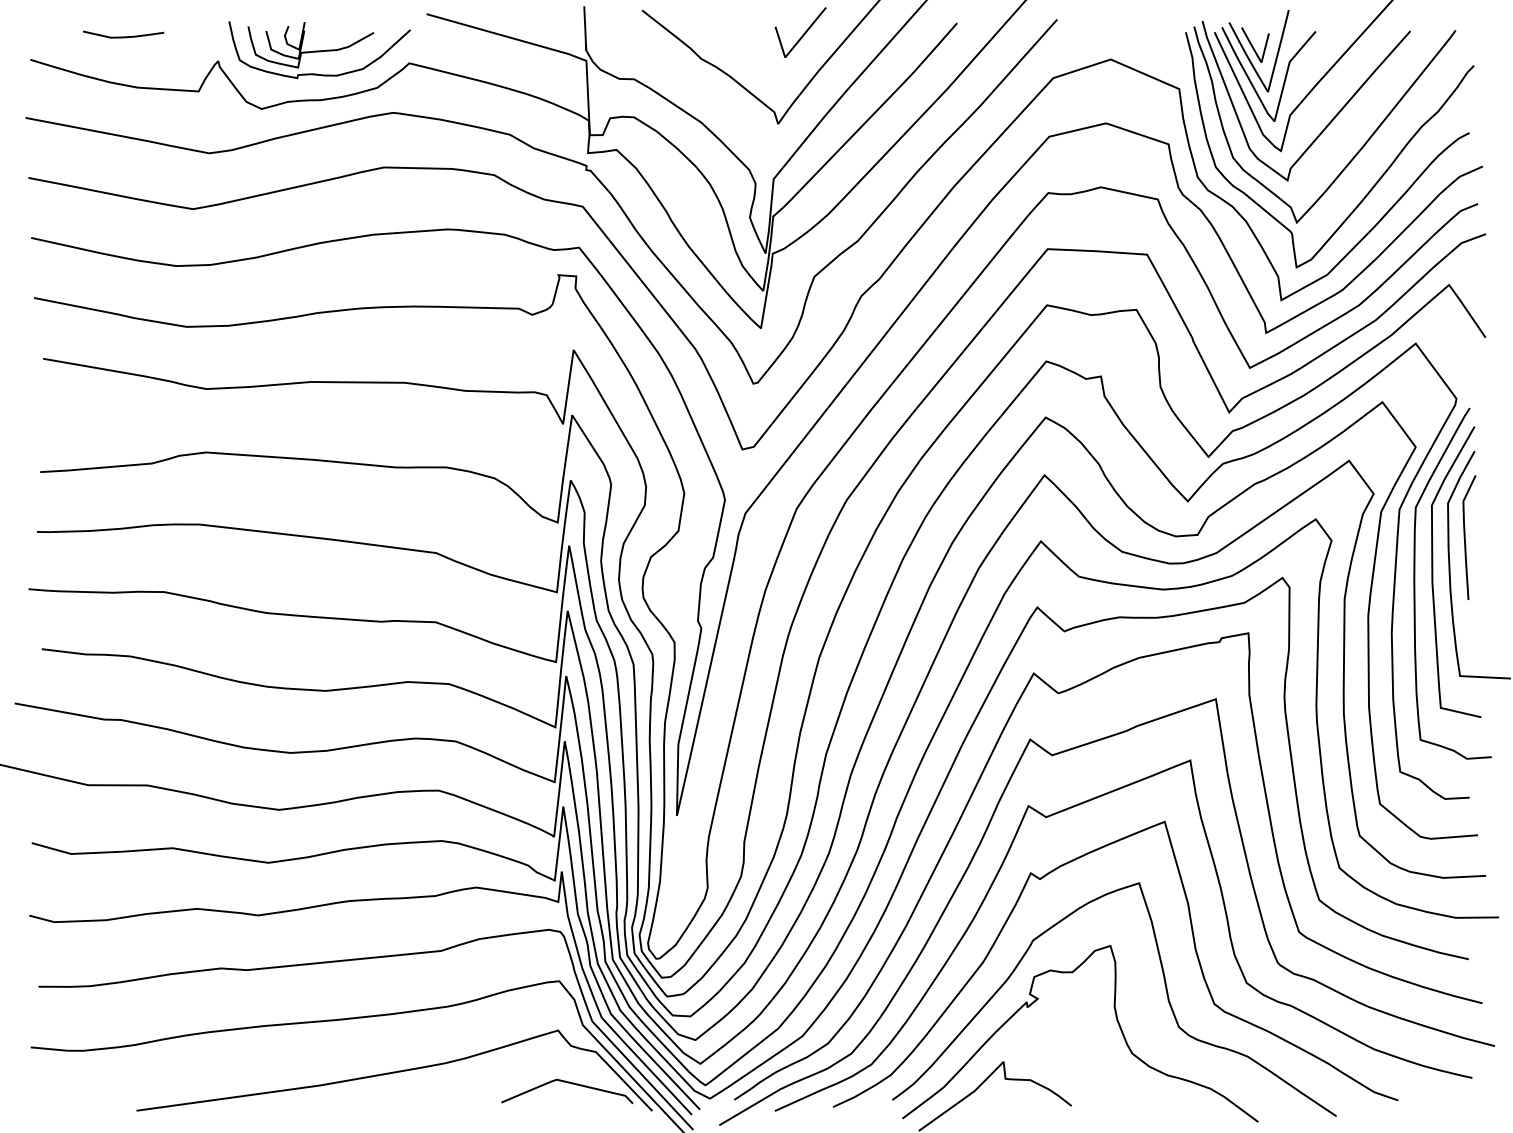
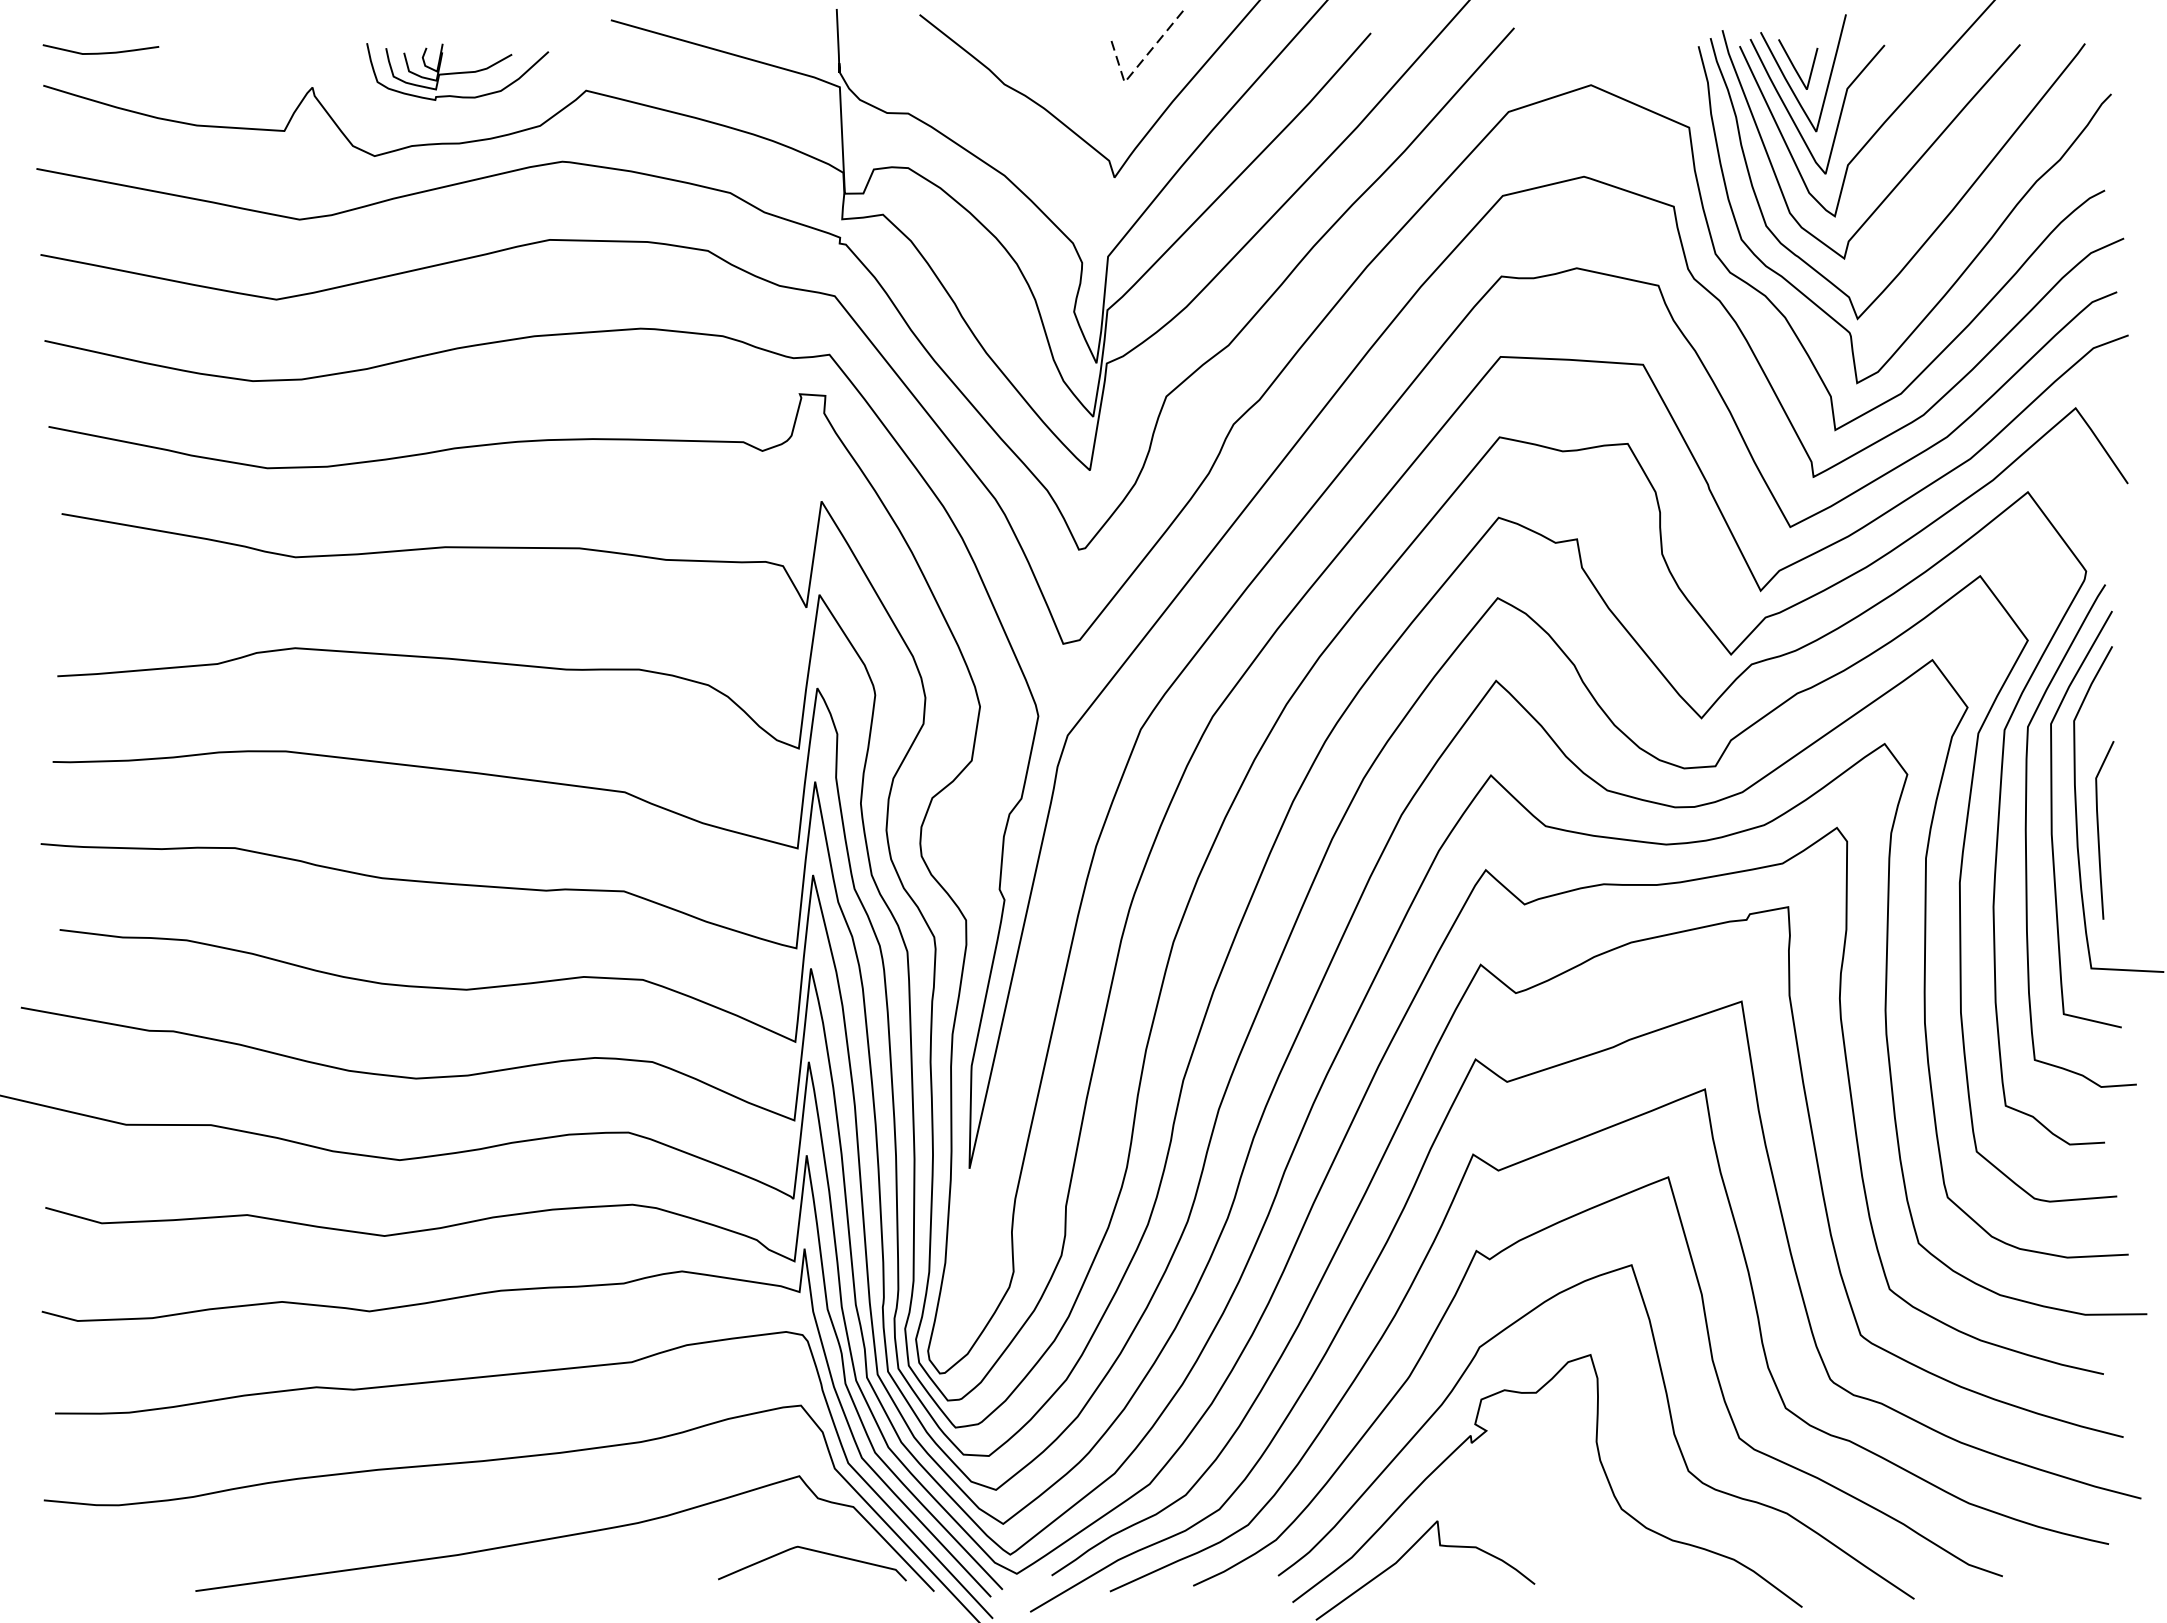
curve: (123, 36) -> (100, 52), moved
line: (794, 46) -> (1137, 66), solid -> dashed
part: (319, 50) -> (457, 72), size x0.7
curve: (1465, 537) -> (2099, 830), moved

